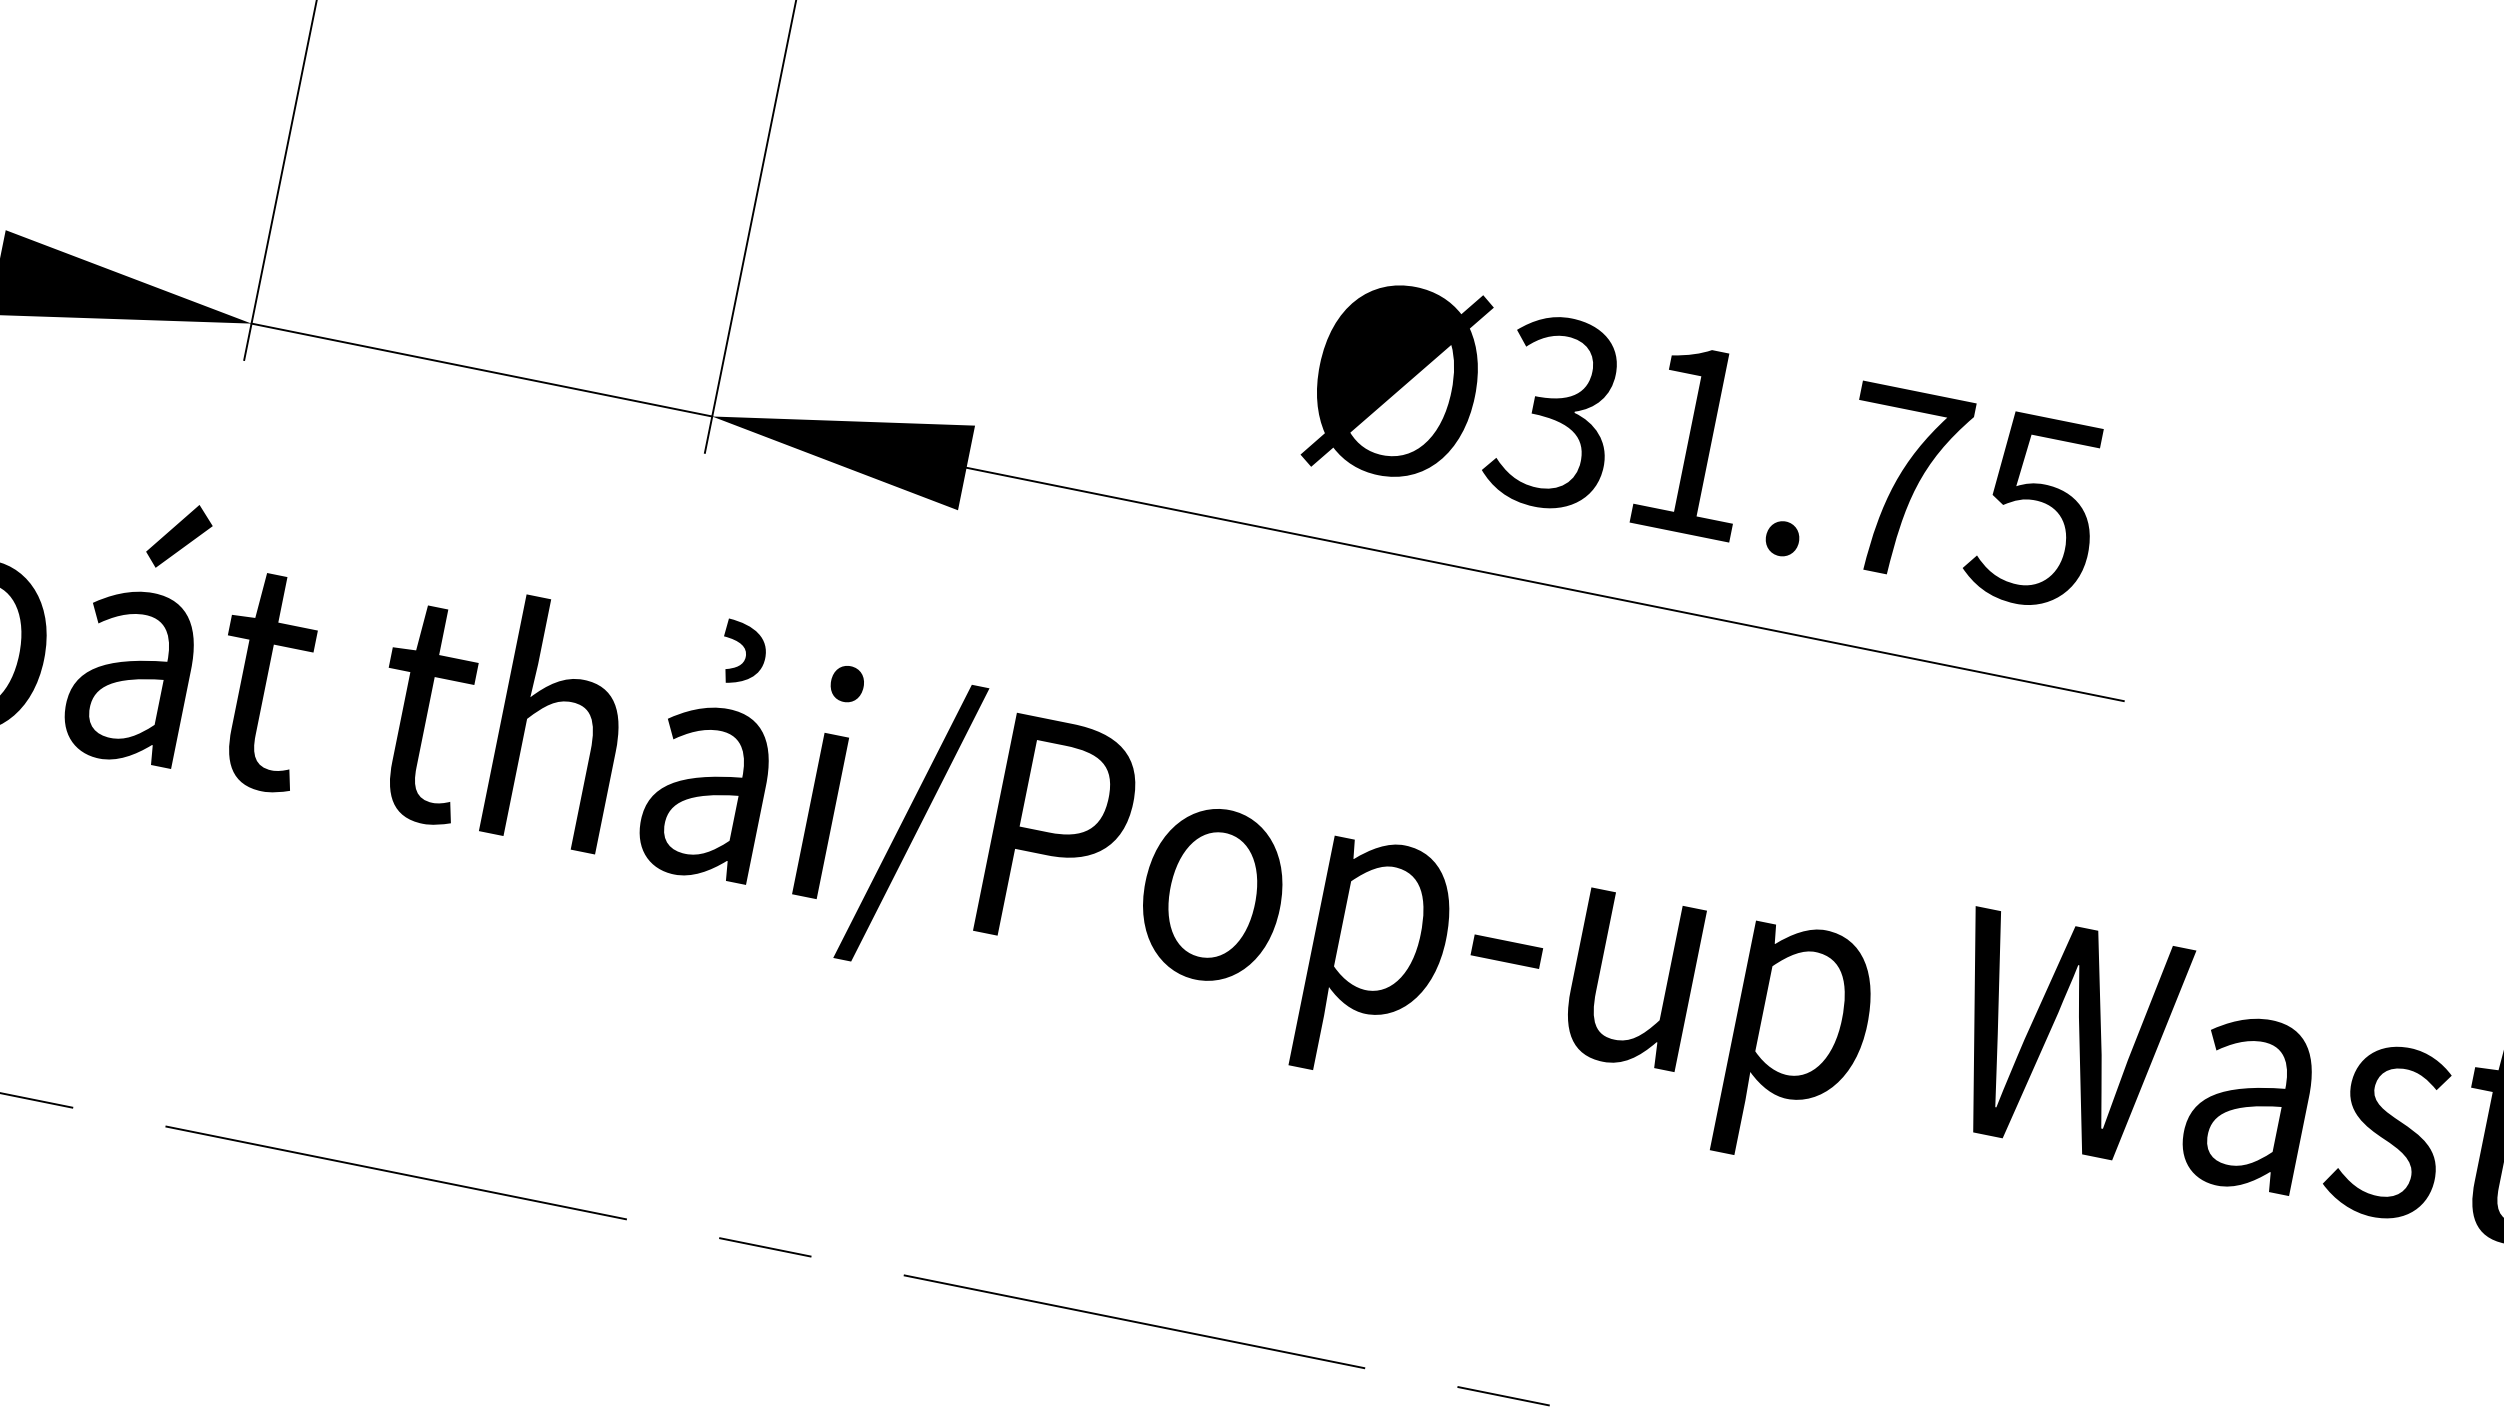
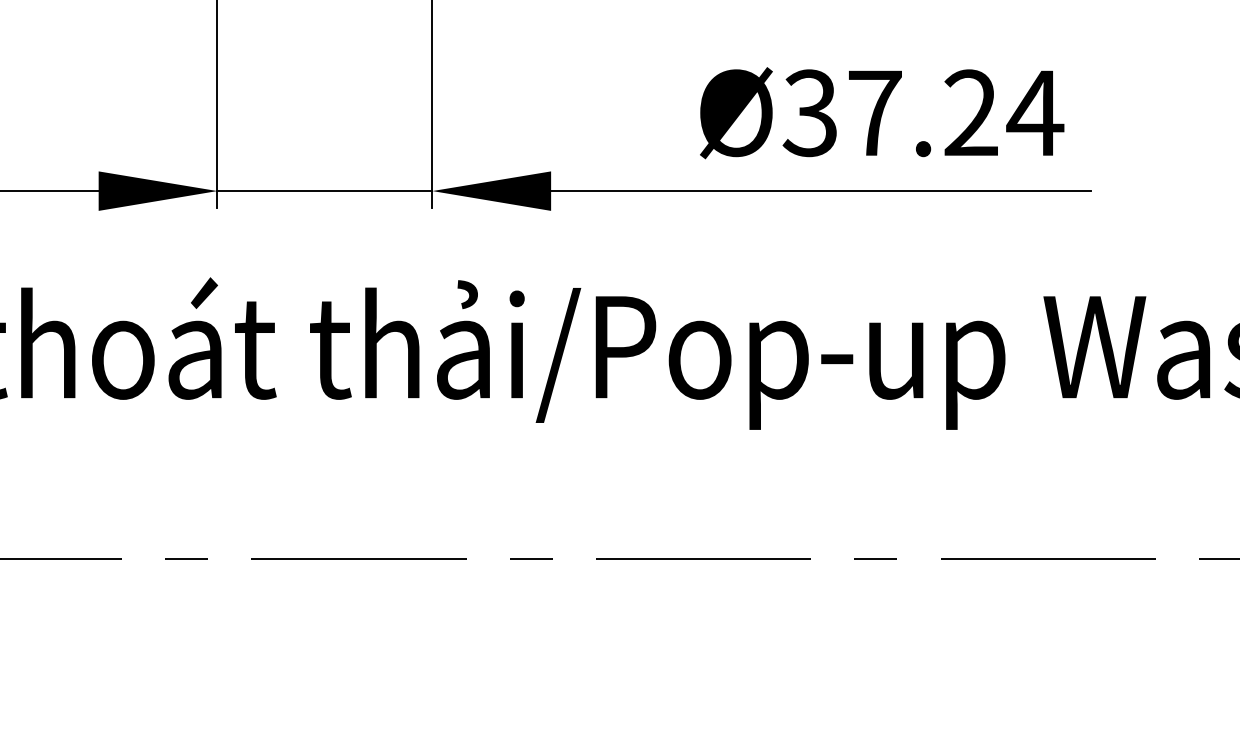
text: (1868, 476) -> (956, 113), Ø31.75 -> Ø37.24

